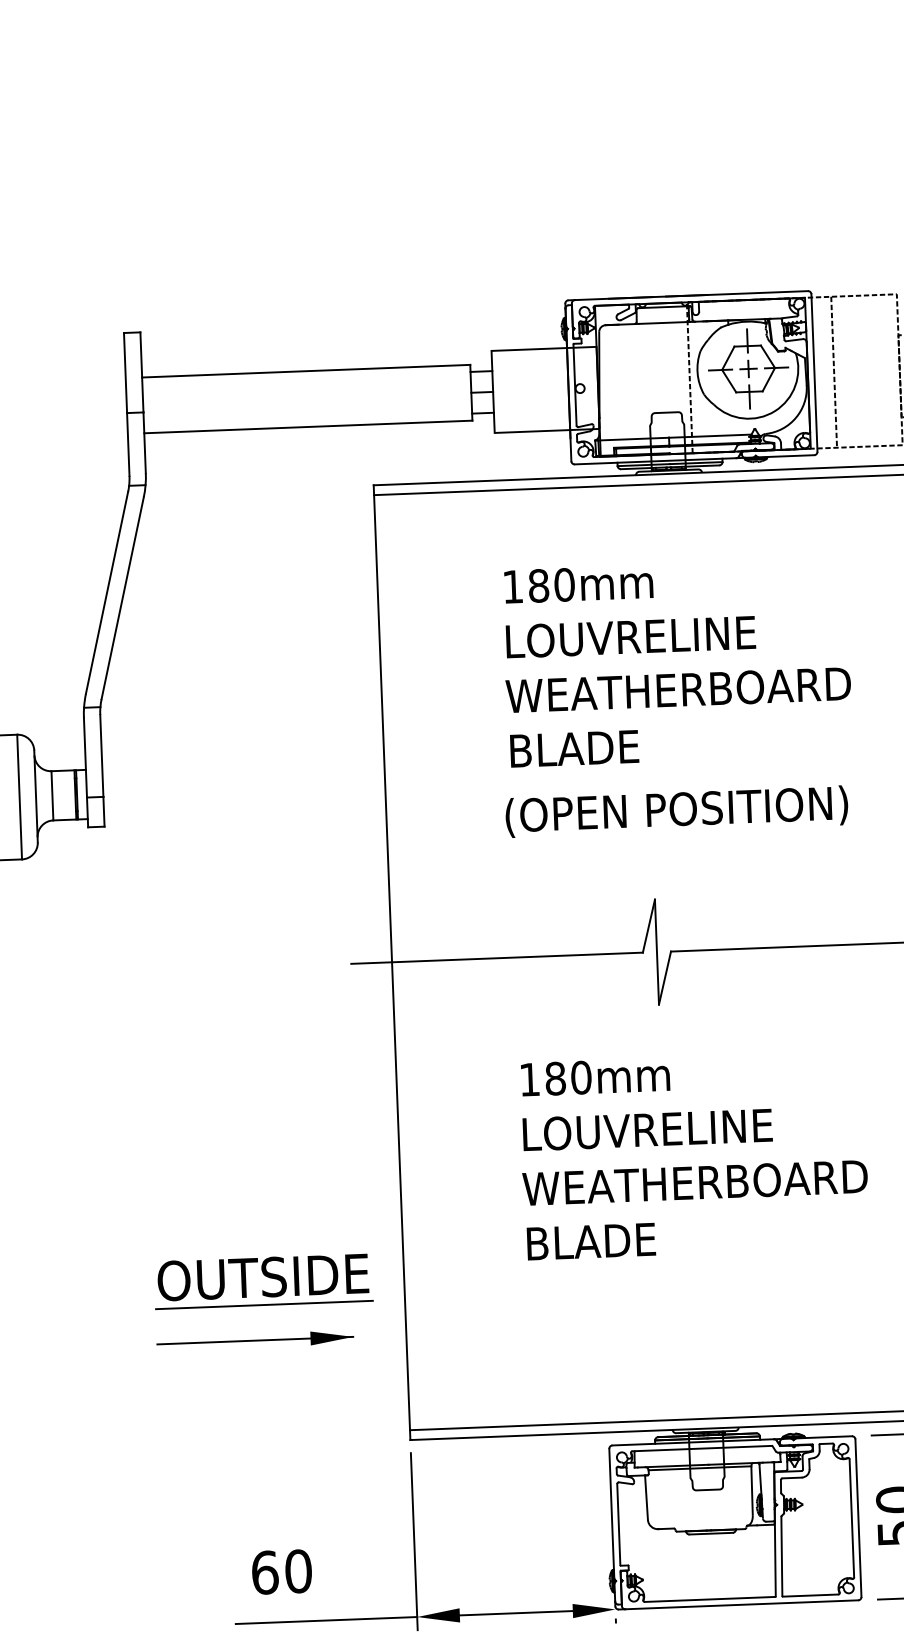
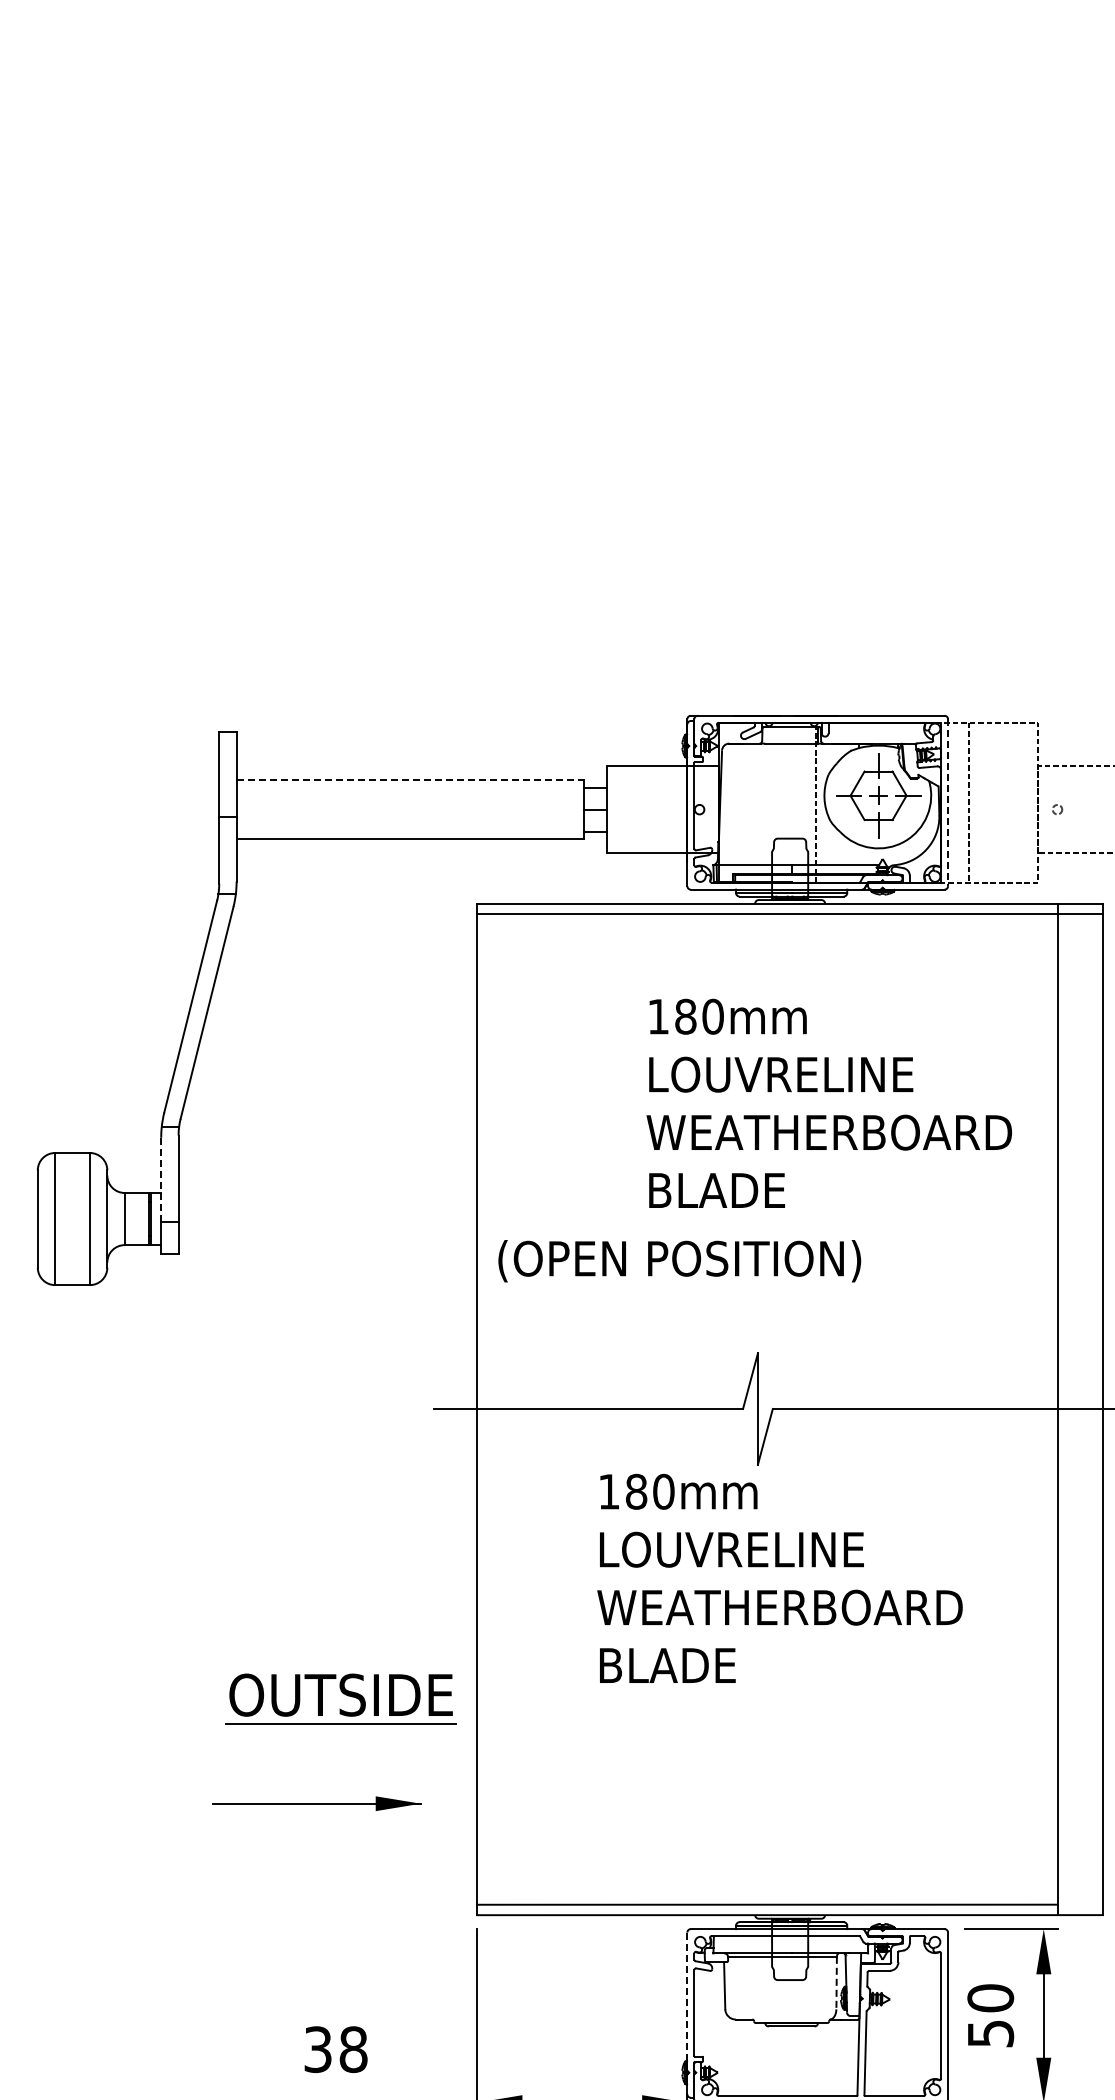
line: (306, 371) -> (410, 780), solid -> dashed
line: (814, 373) -> (948, 803), solid -> dashed
text: (676, 661) -> (828, 1102), moved
line: (85, 757) -> (161, 1179), solid -> dashed
text: (676, 811) -> (679, 1261), moved
text: (693, 1154) -> (779, 1577), moved
part: (262, 1280) -> (340, 1698), moved
line: (751, 1490) -> (836, 1982), solid -> dashed
line: (611, 1513) -> (687, 2001), solid -> dashed
text: (281, 1571) -> (335, 2049), 60 -> 38

